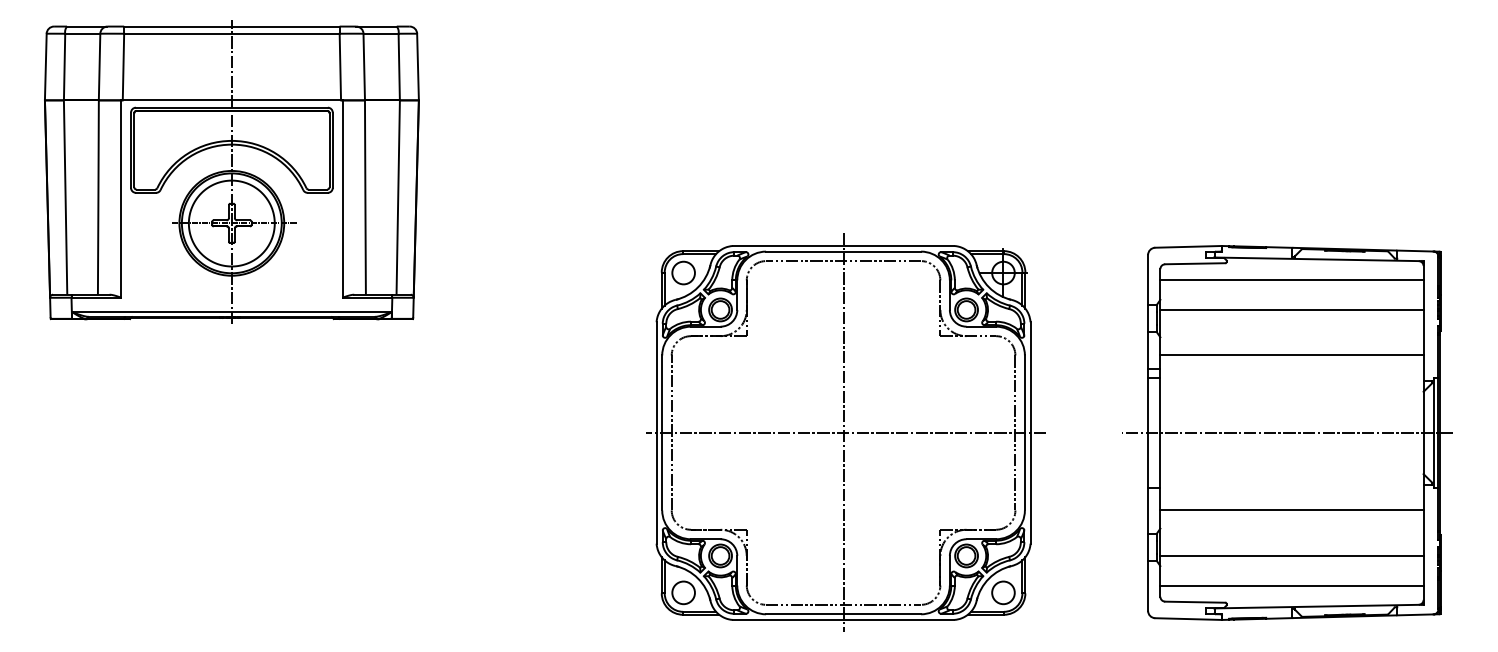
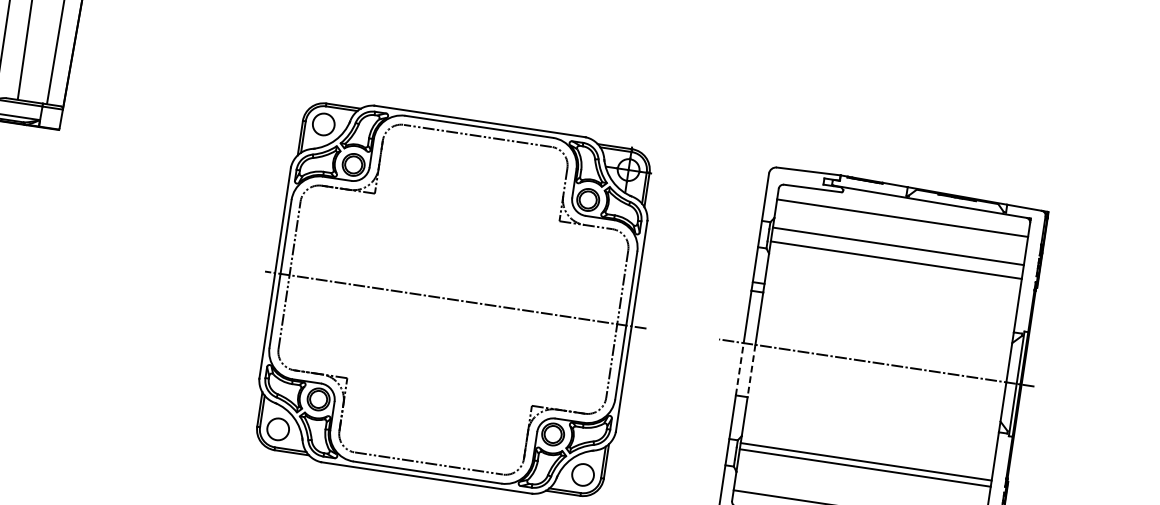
line: (1291, 355) -> (895, 260), moved
line: (843, 432) -> (453, 299), removed
line: (1148, 459) -> (740, 368), solid -> dashed
line: (1160, 460) -> (751, 371), solid -> dashed
line: (1291, 510) -> (864, 467), moved
line: (1291, 555) -> (865, 461), moved

